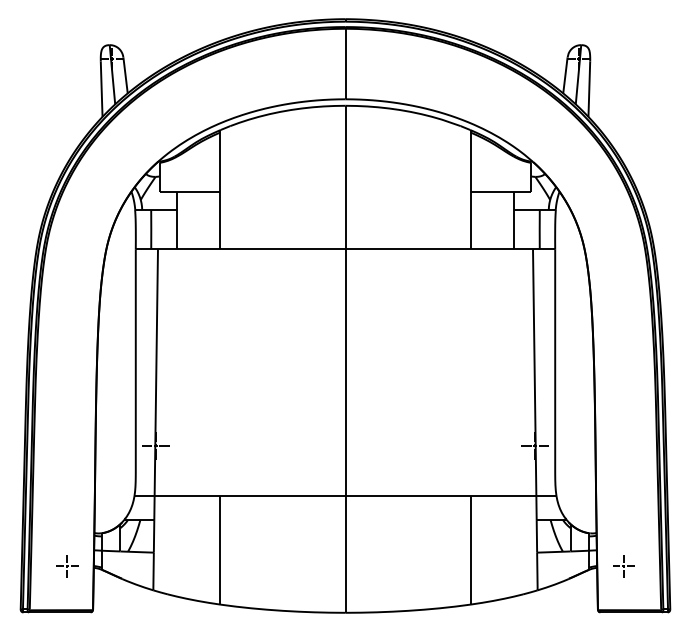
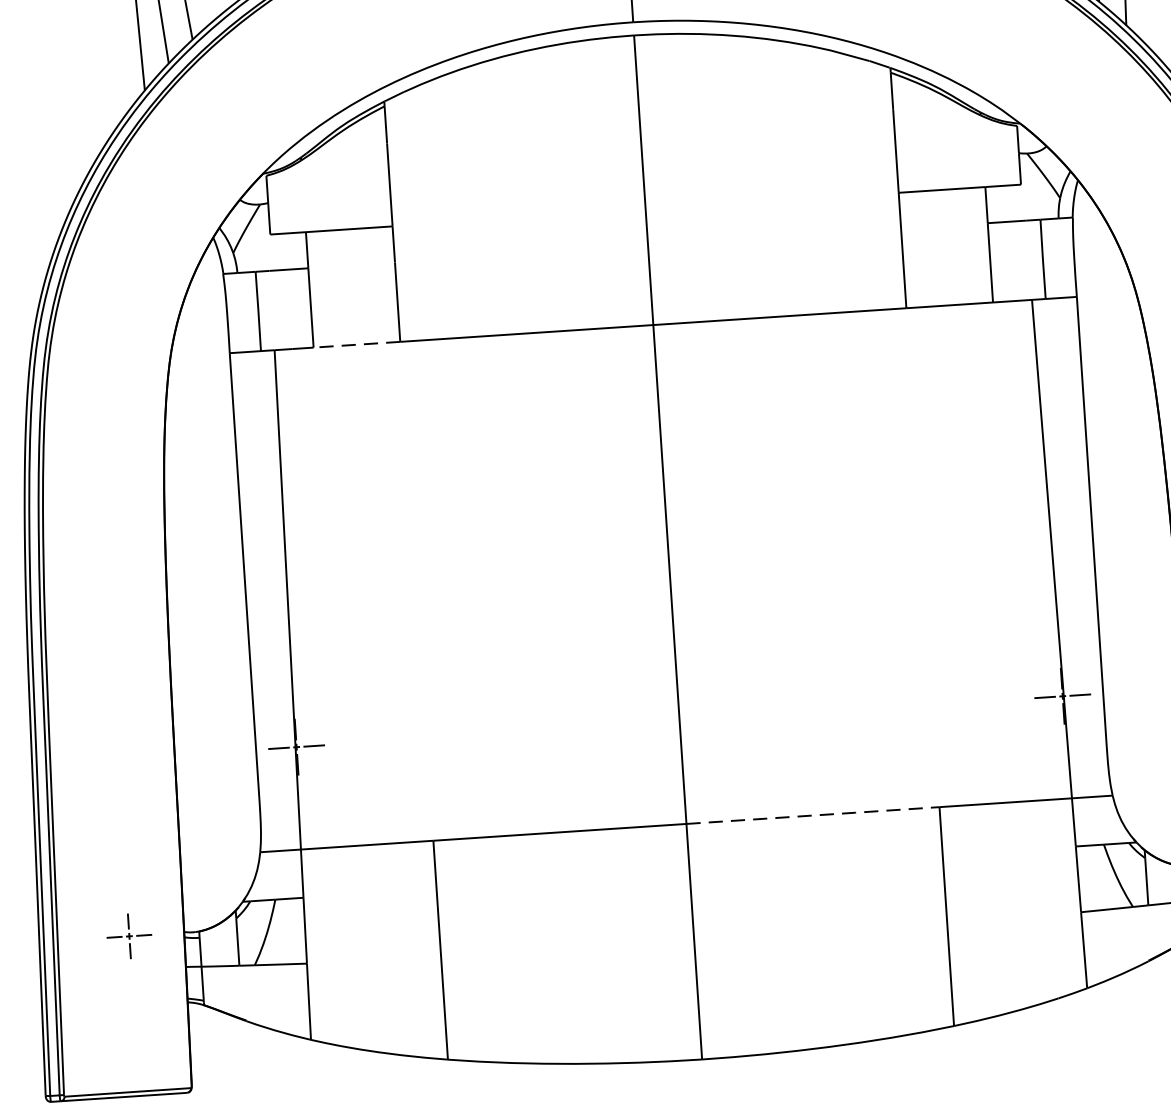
line: (198, 249) -> (356, 345), solid -> dashed
line: (408, 496) -> (813, 816), solid -> dashed
part: (67, 566) -> (129, 936), moved

